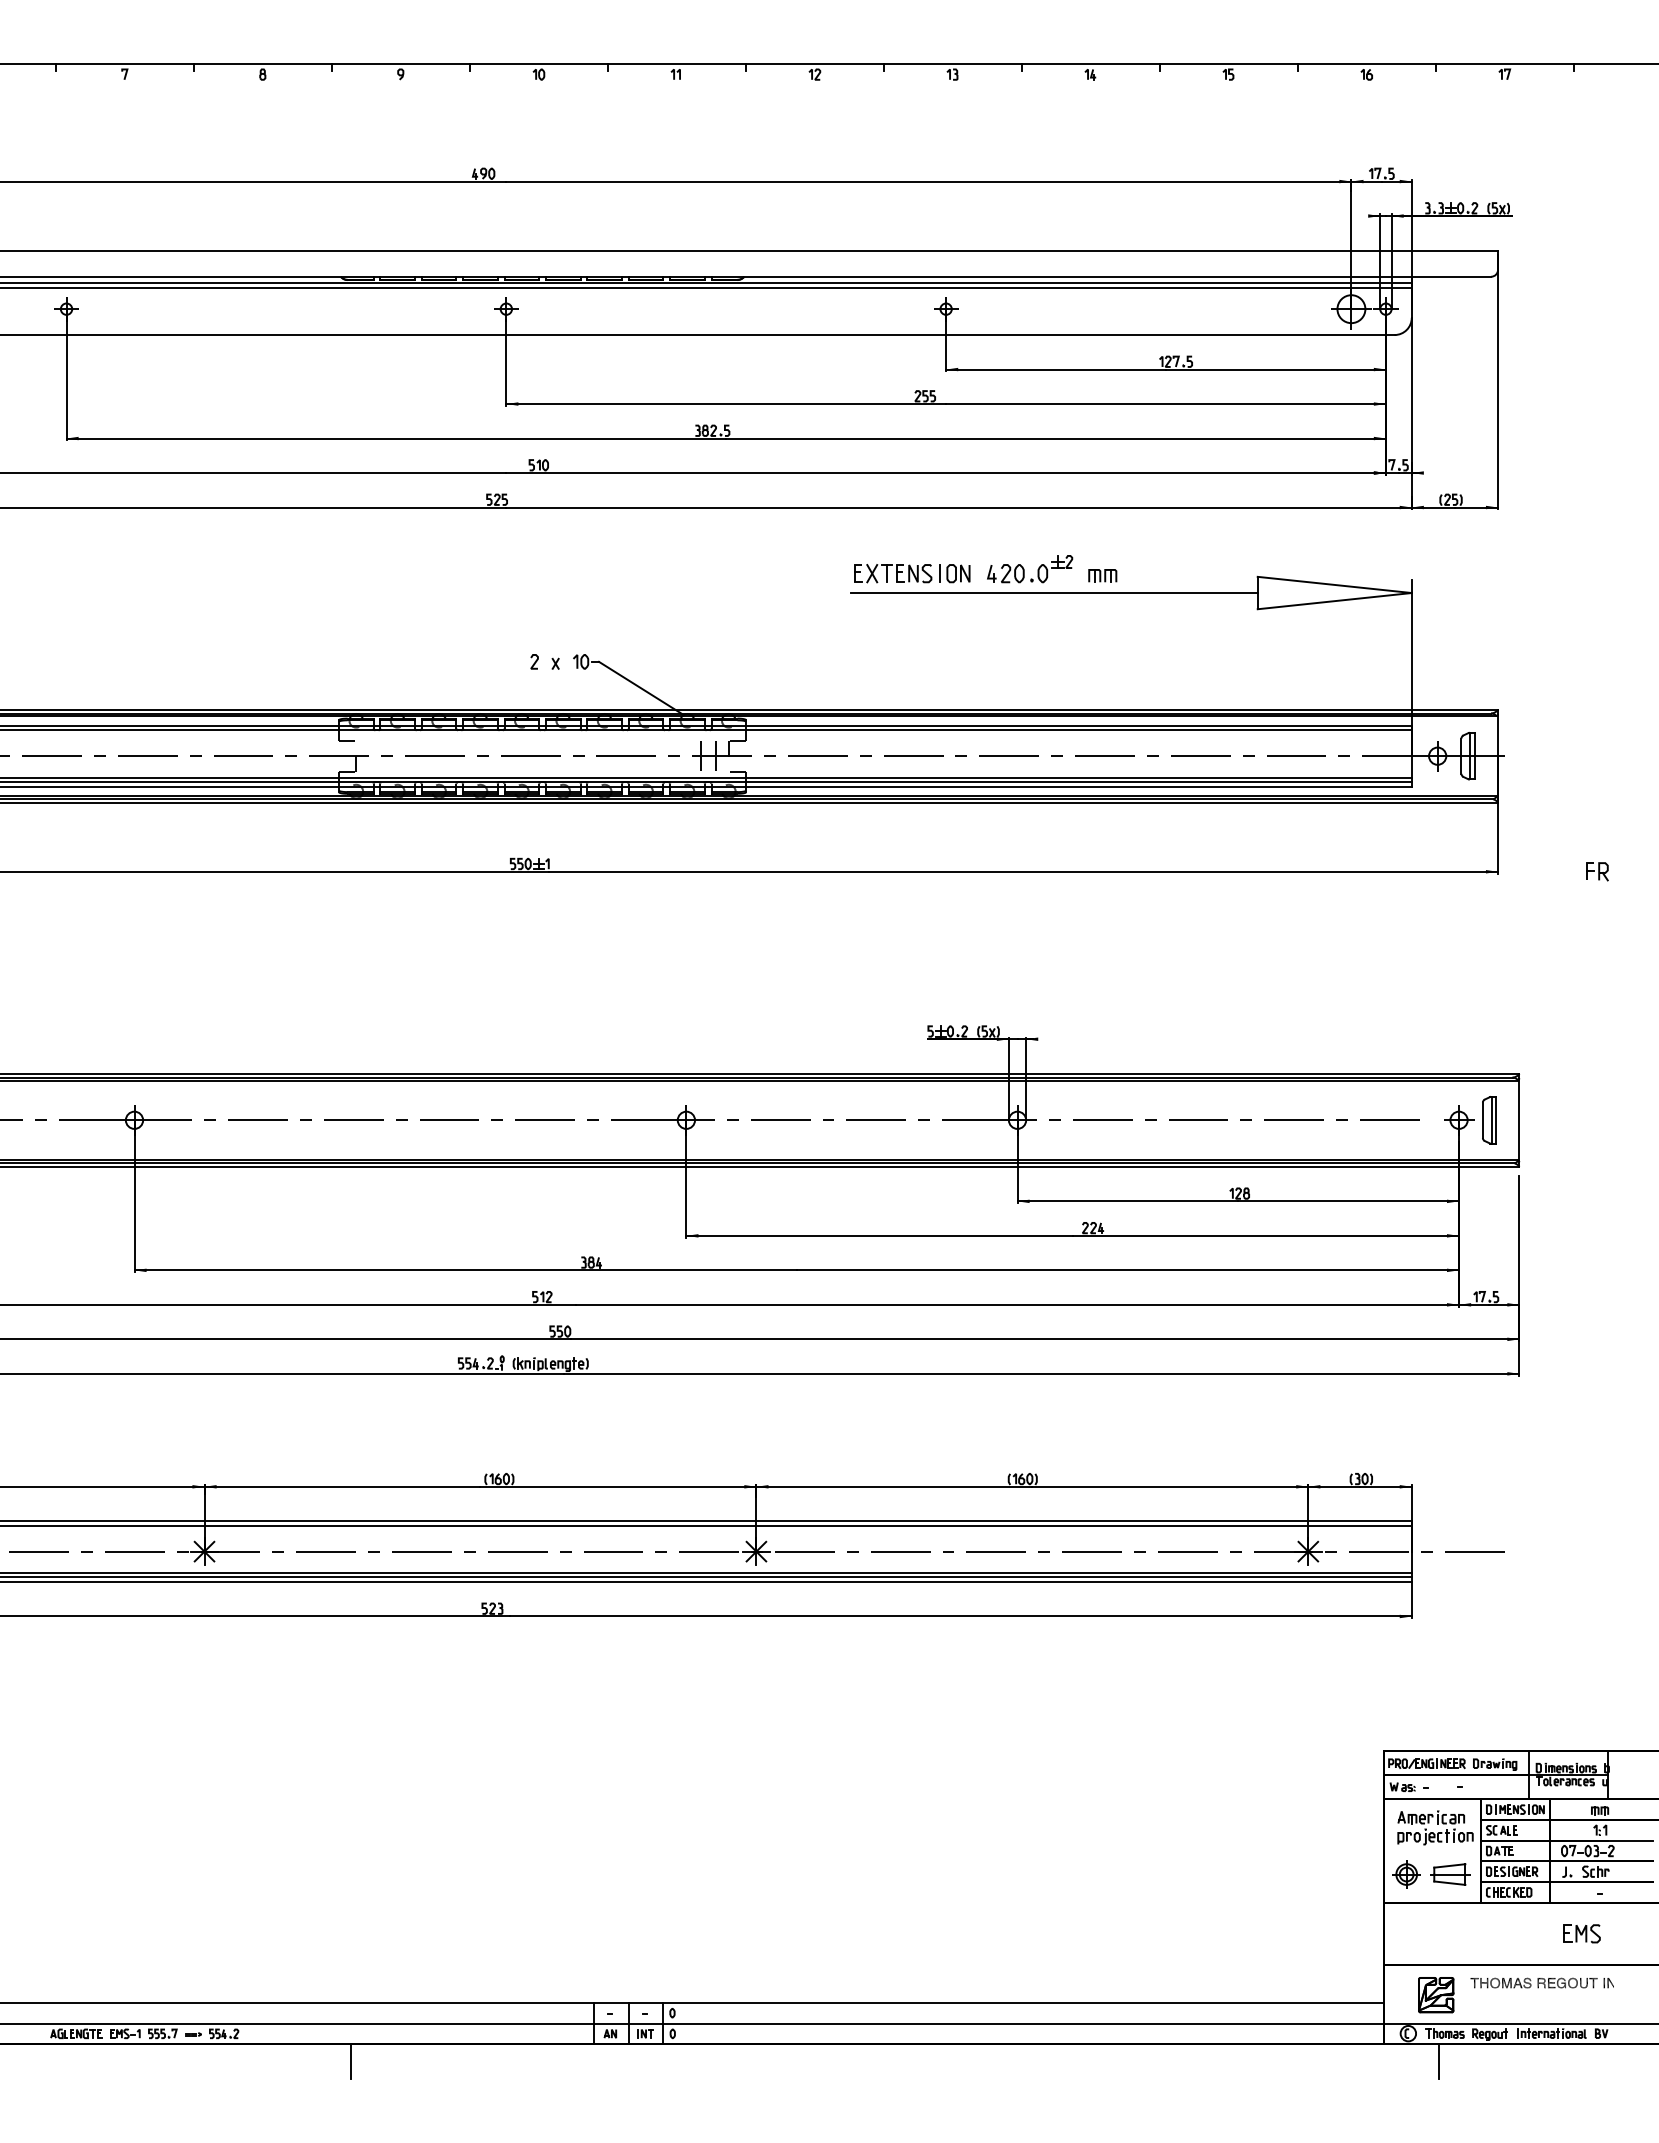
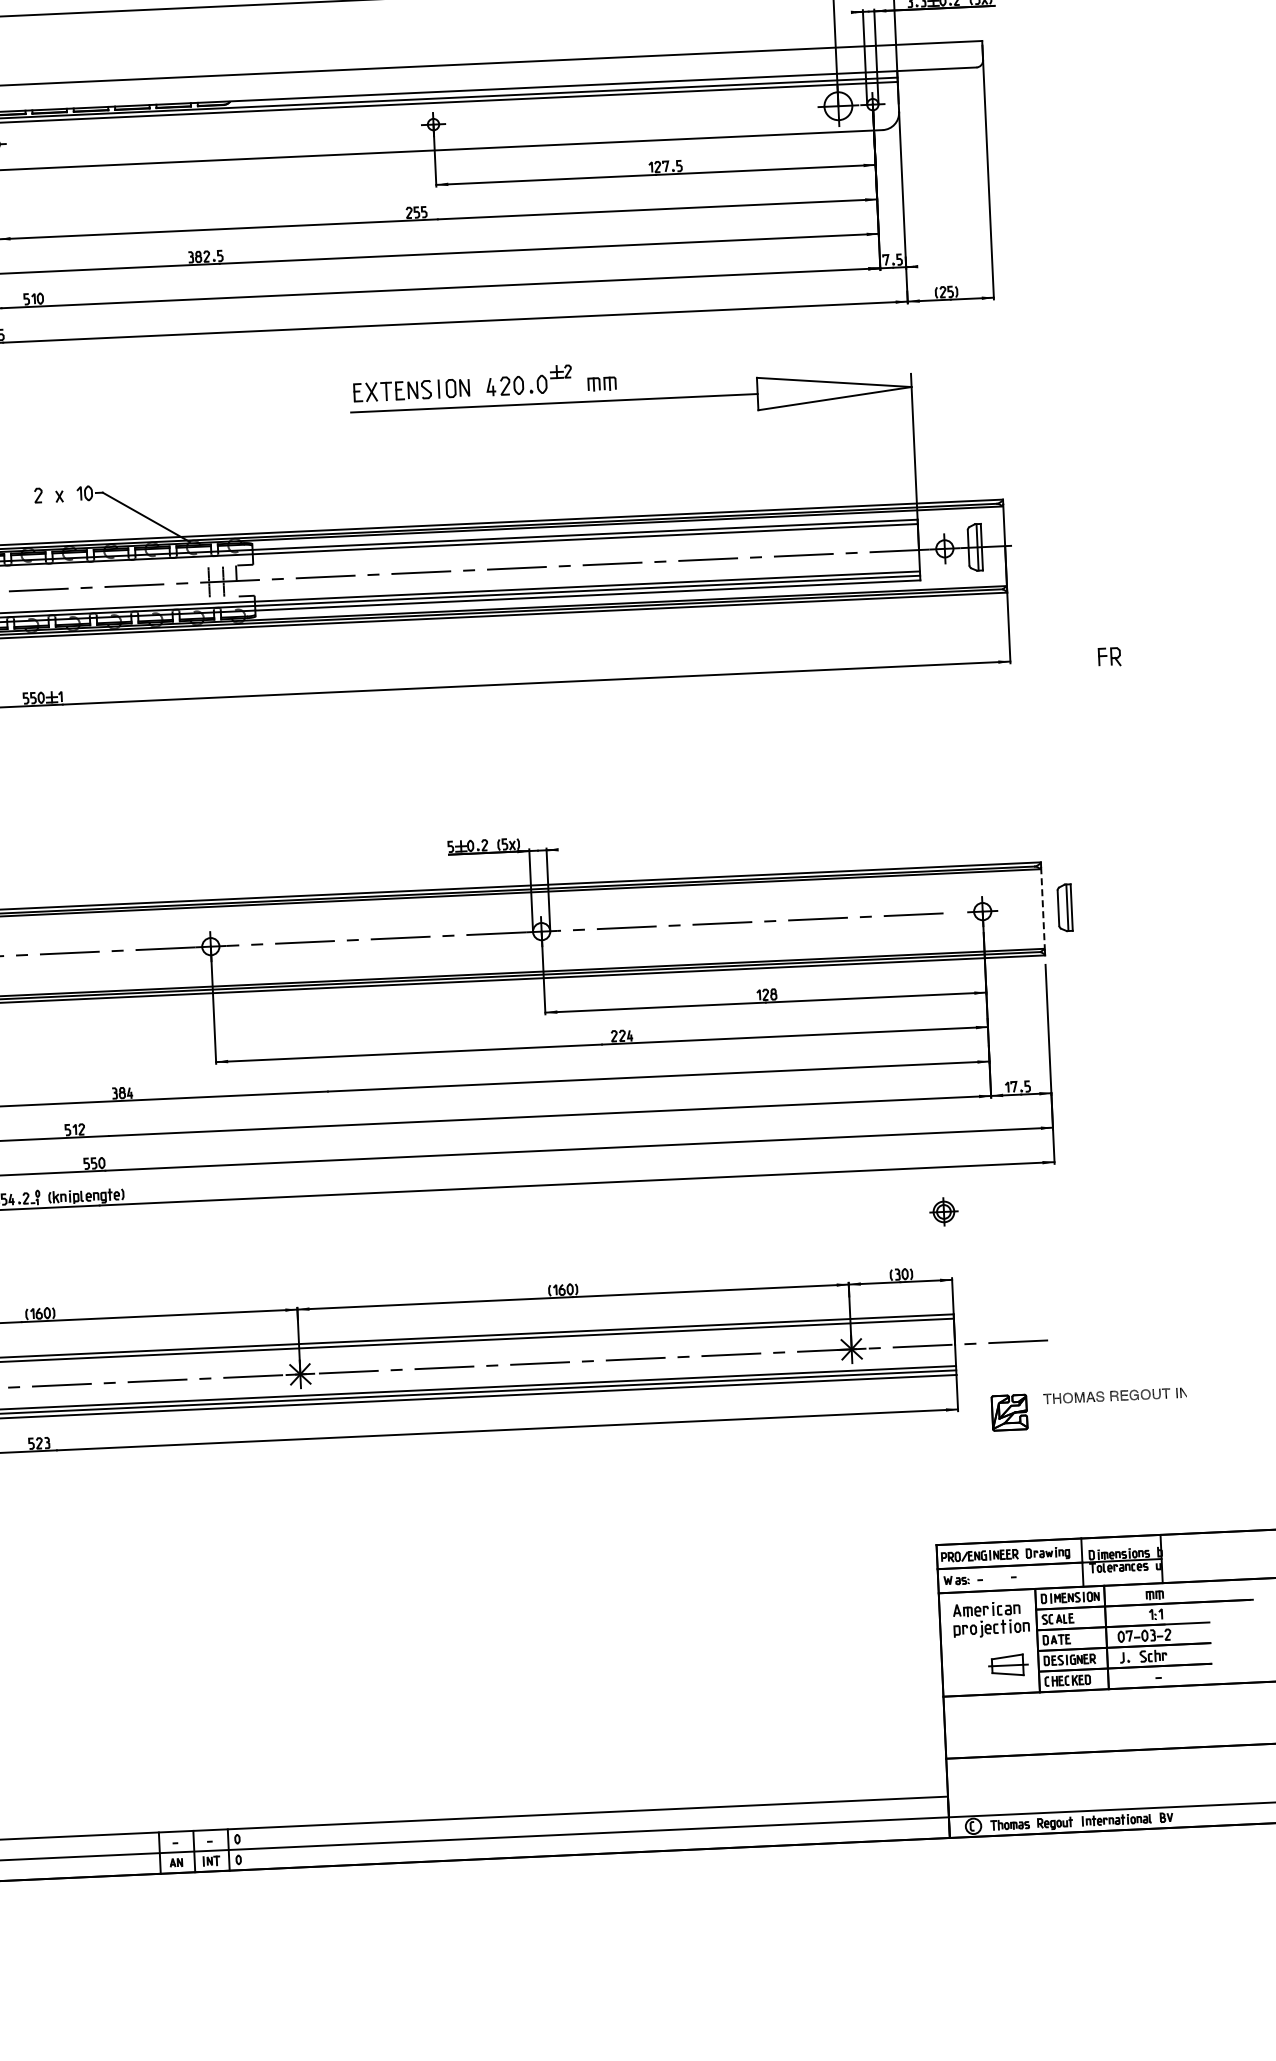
part: (1489, 1120) -> (1065, 908), moved
line: (1519, 1120) -> (1043, 909), solid -> dashed
part: (1406, 1874) -> (943, 1211), moved
part: (1581, 1933) -> (1141, 1718), removed
part: (1514, 1988) -> (1087, 1402), moved
line: (1439, 2061) -> (1005, 1852), removed

